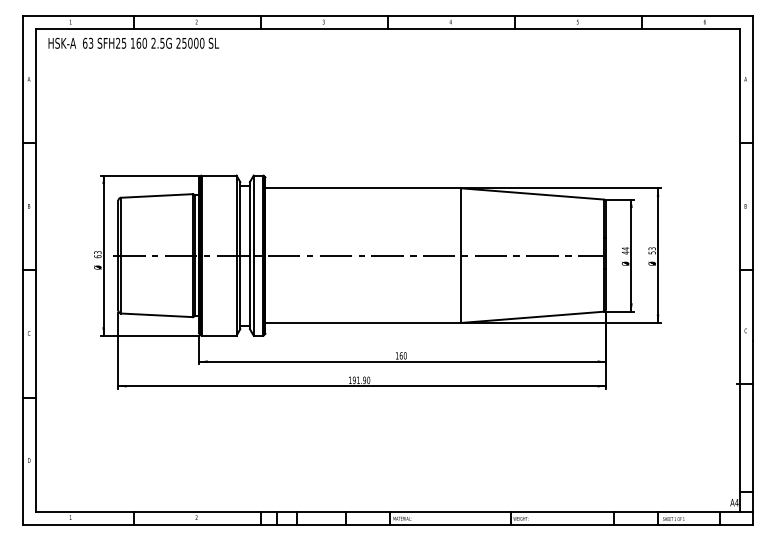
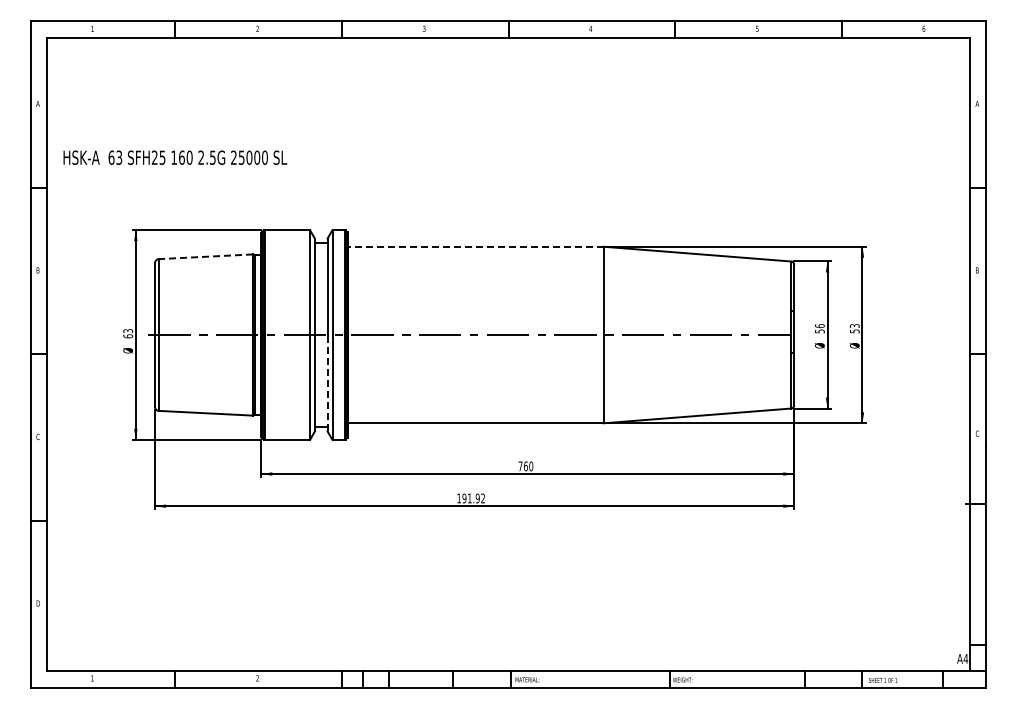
text: (133, 43) -> (175, 157), moved
line: (362, 188) -> (475, 246), solid -> dashed
line: (156, 195) -> (205, 256), solid -> dashed
text: (625, 250) -> (819, 328), 44 -> 56
line: (249, 291) -> (327, 382), solid -> dashed
text: (397, 355) -> (520, 466), 160 -> 760
text: (368, 380) -> (483, 498), 191.90 -> 191.92

